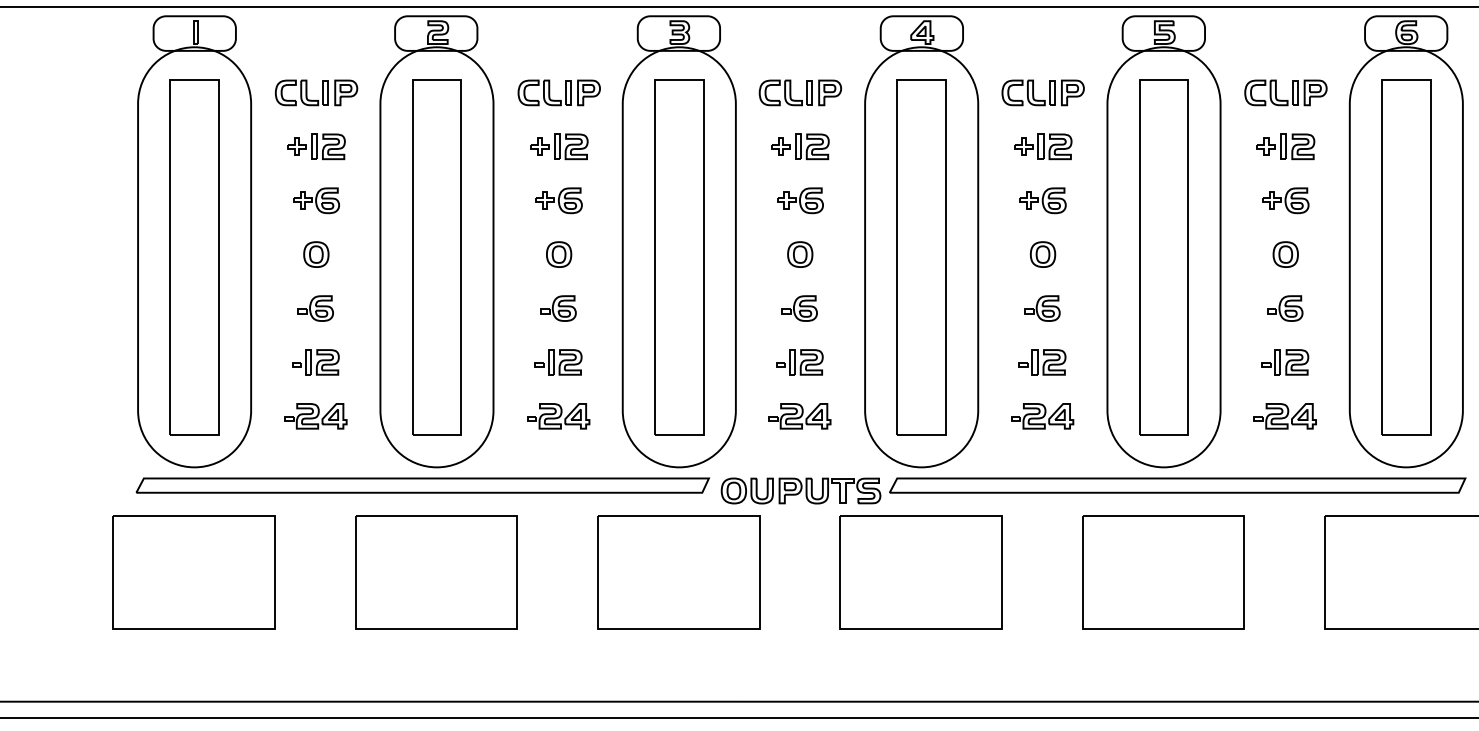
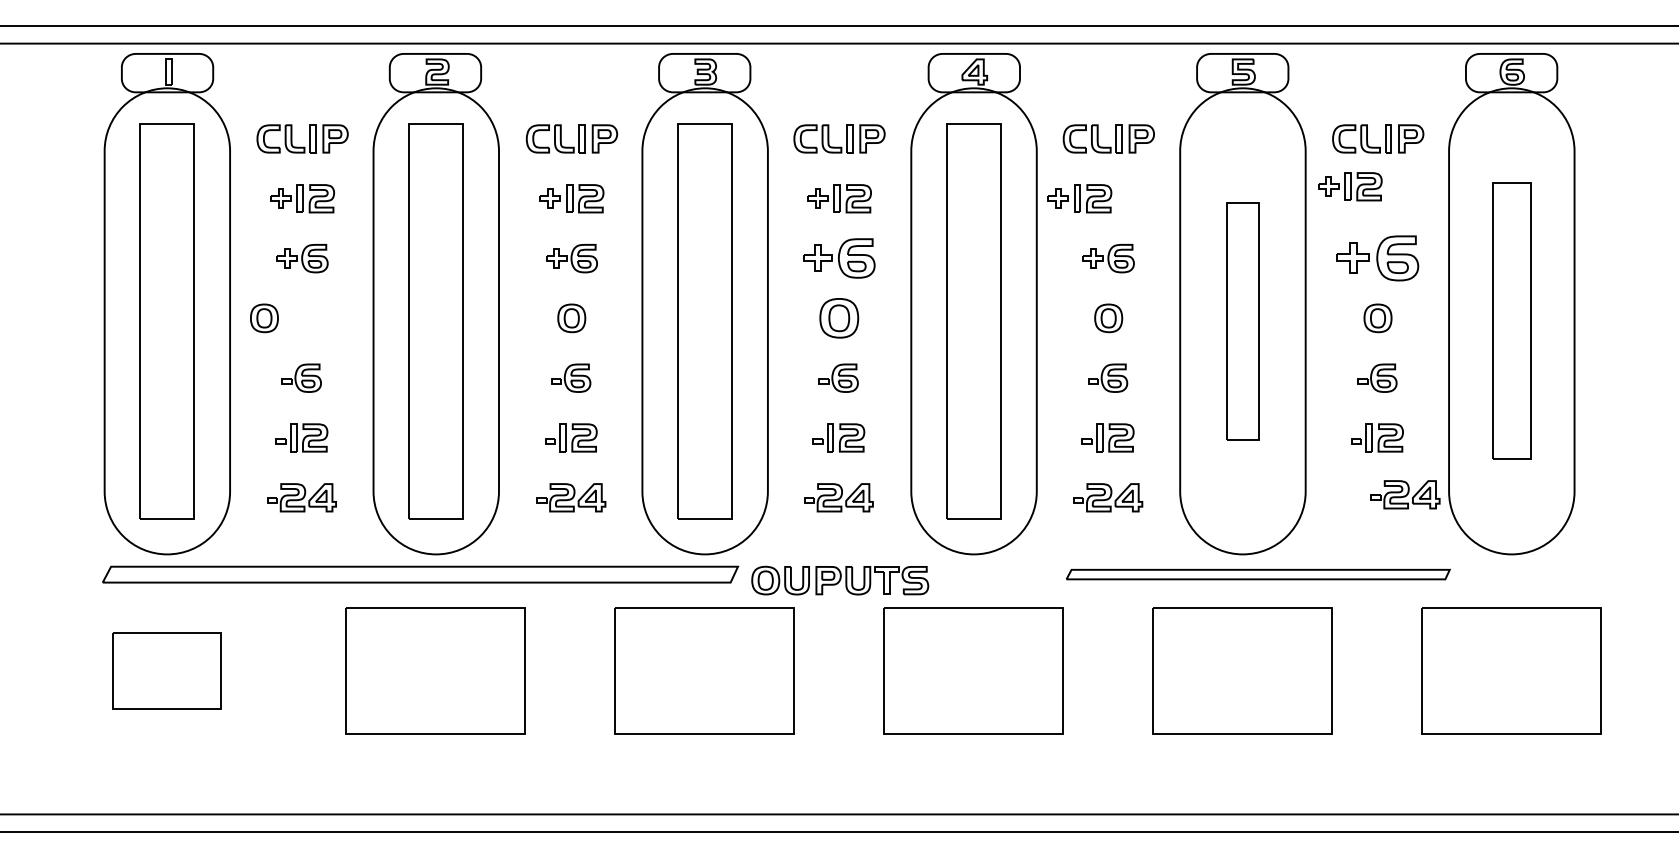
part: (1042, 146) -> (1079, 198), moved
part: (1286, 146) -> (1350, 186), moved
part: (800, 200) -> (839, 258), size x1.4
part: (1286, 200) -> (1378, 258), size x1.6
part: (316, 254) -> (264, 318), moved
part: (800, 254) -> (839, 318), size x1.4
part: (1163, 257) -> (1242, 321), size x0.6
part: (1406, 257) -> (1511, 321), size x0.7
part: (1285, 416) -> (1405, 494), moved
part: (1178, 485) -> (1258, 574), size x0.6
part: (193, 571) -> (166, 670), size x0.6

